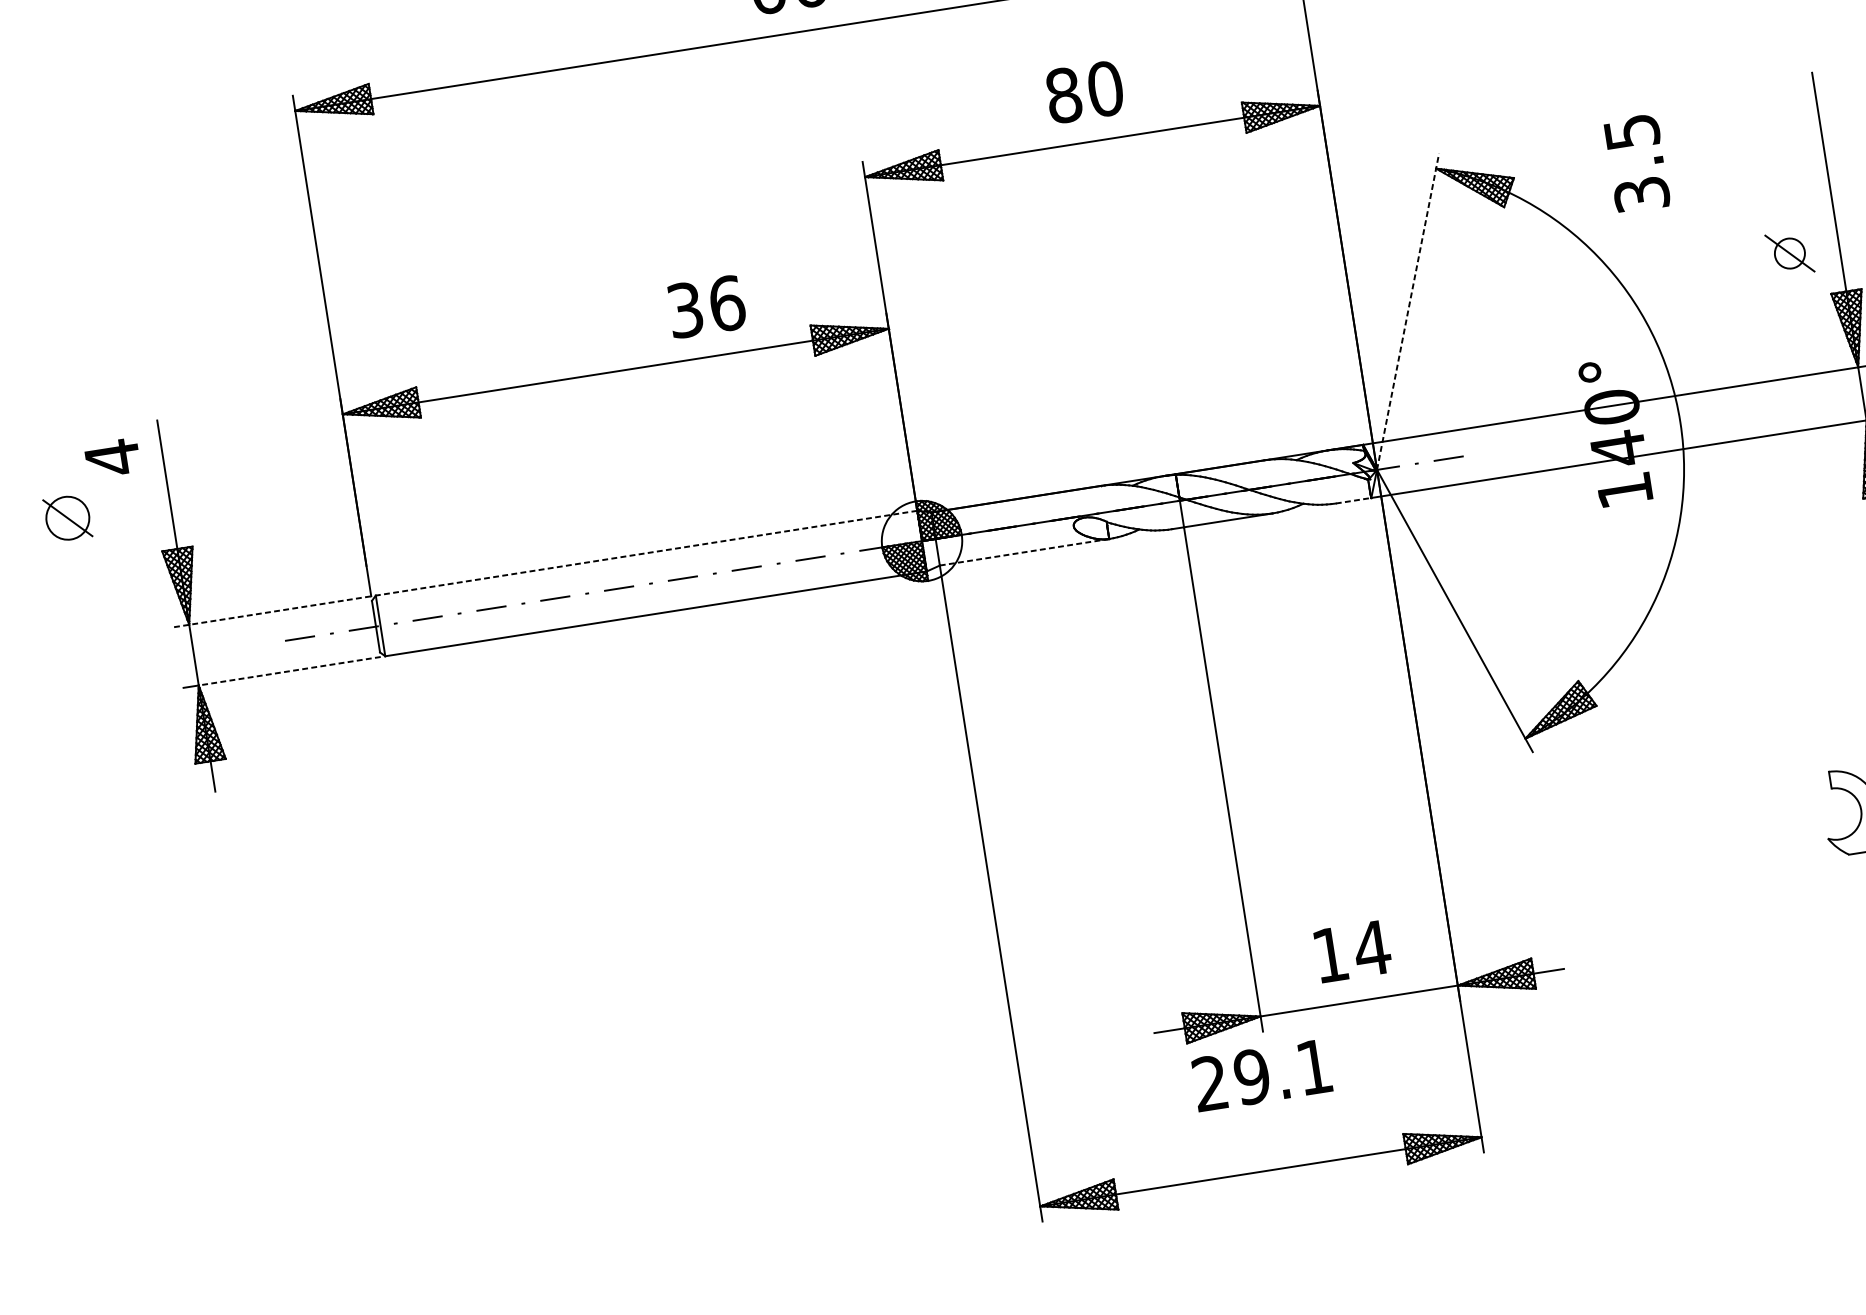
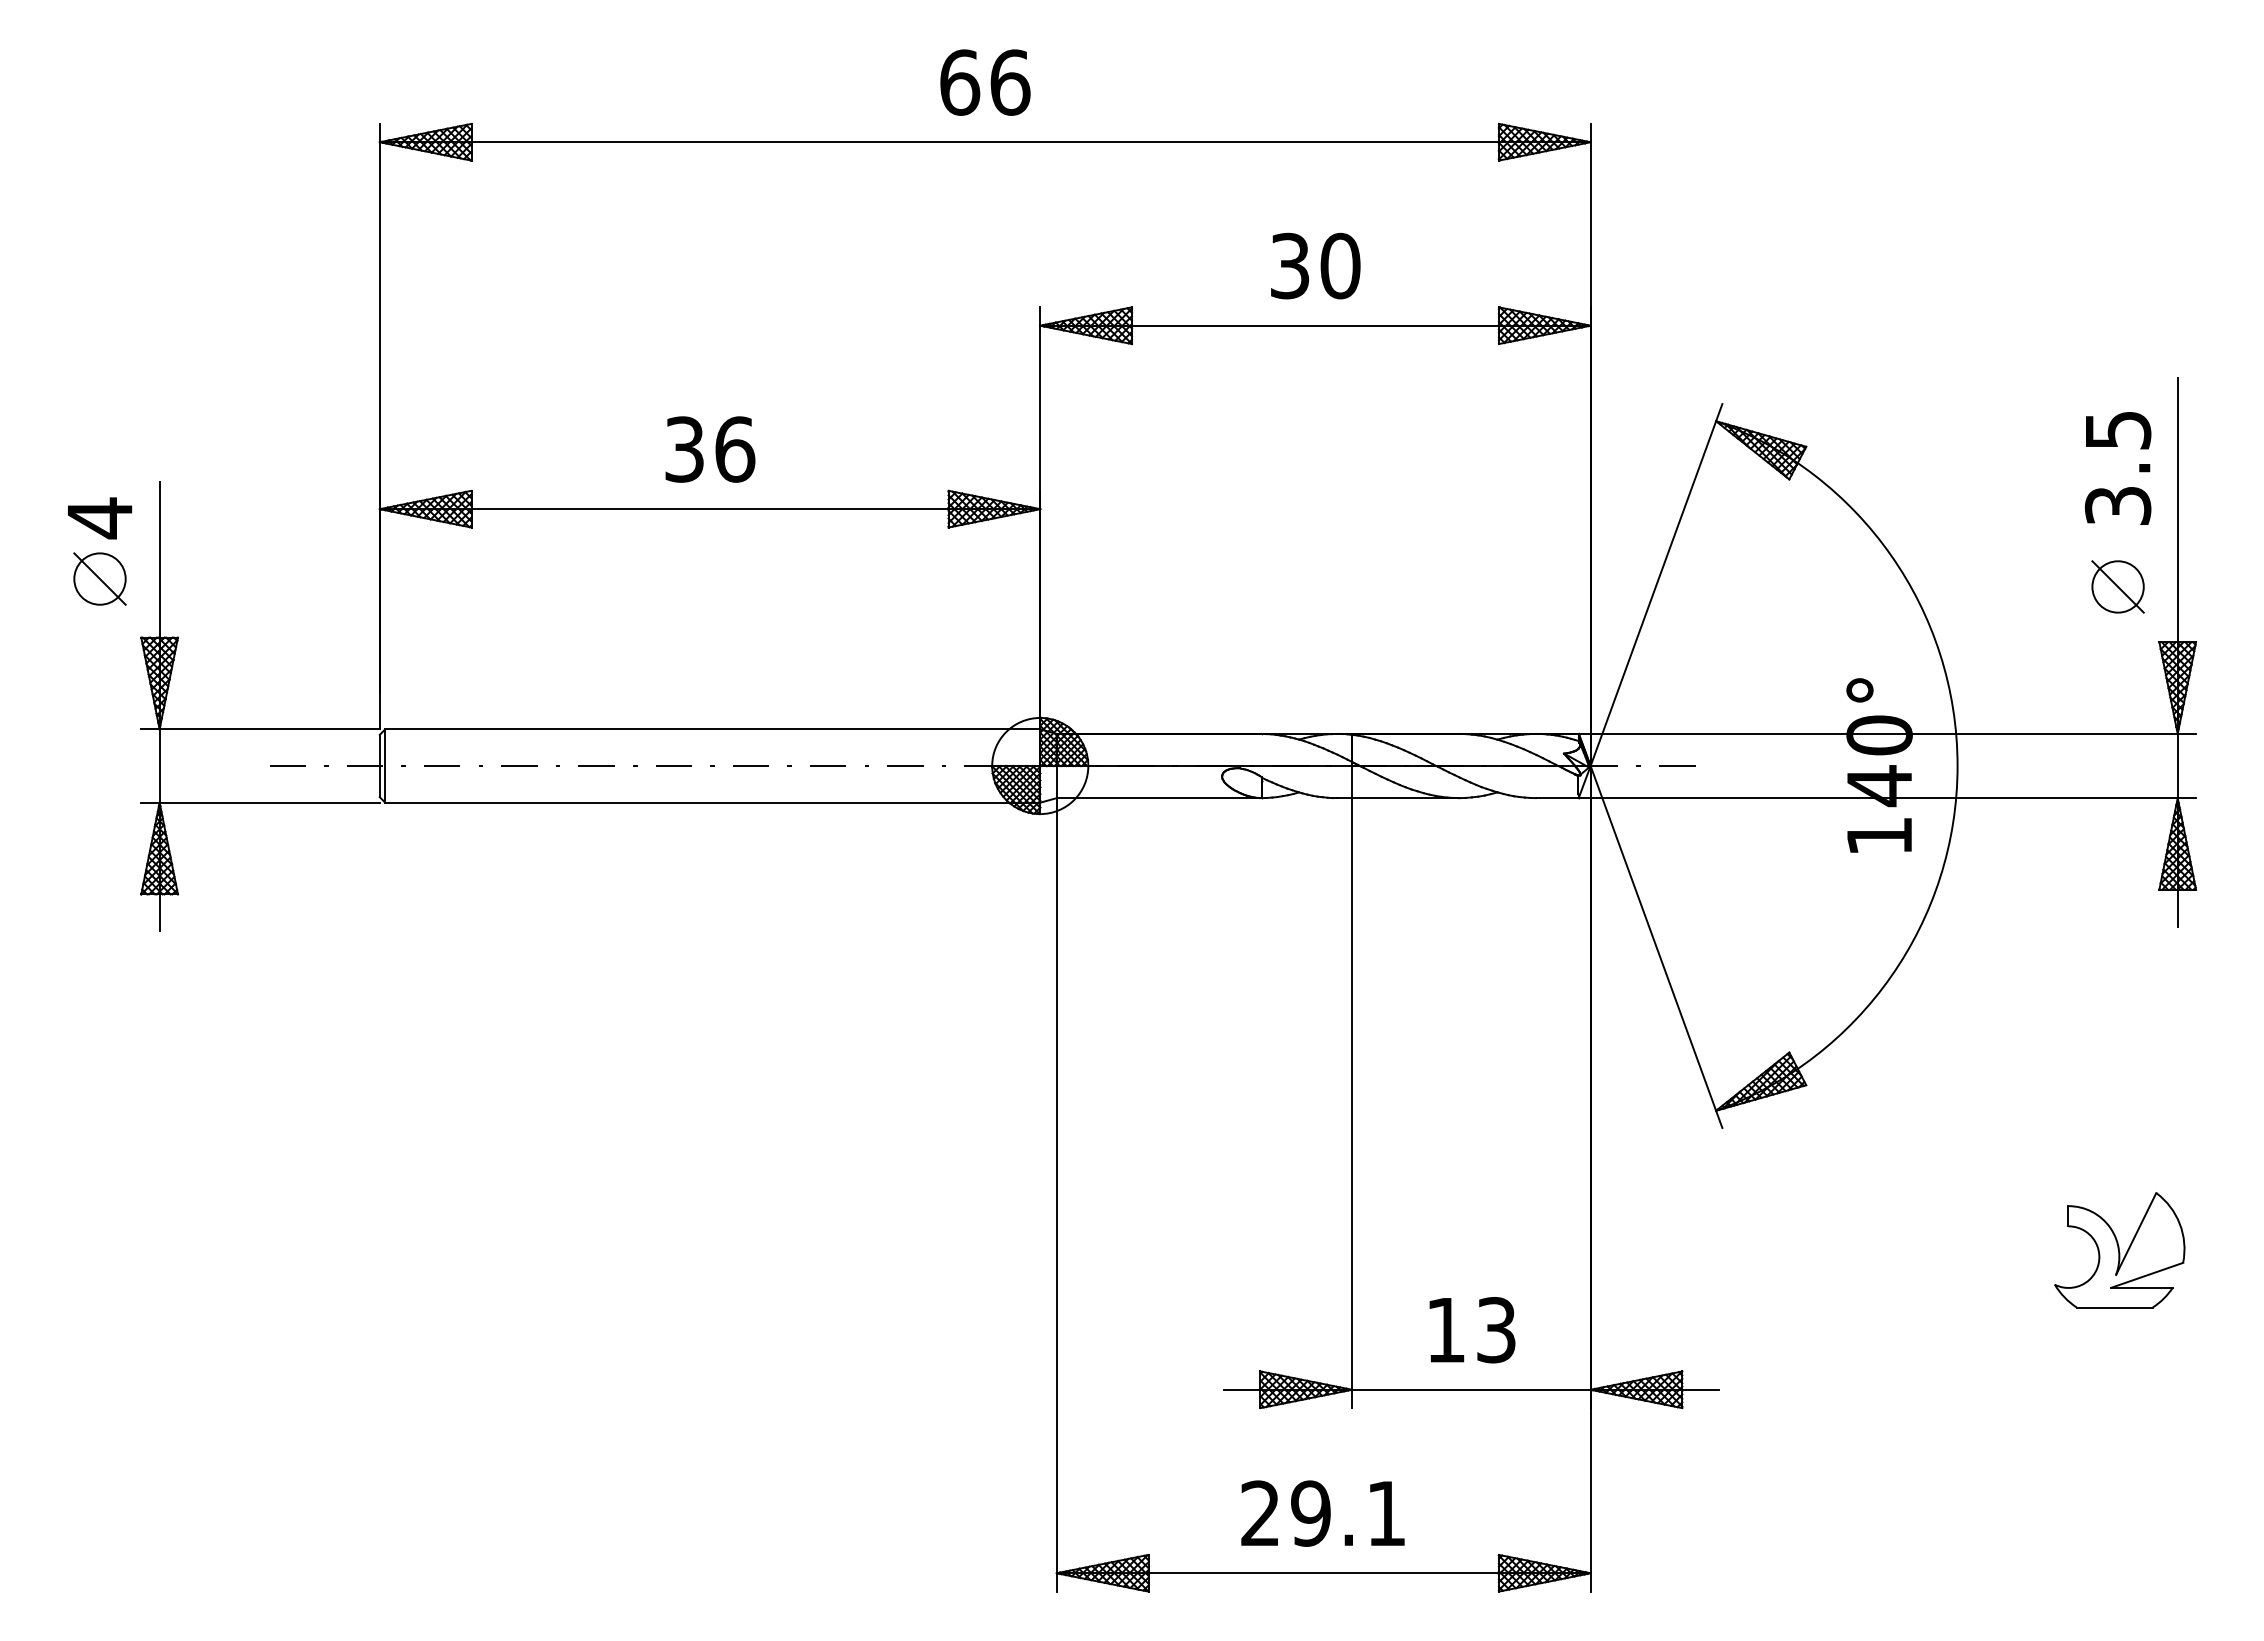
text: (1063, 95) -> (1289, 265), 80 -> 30
text: (1636, 163) -> (2117, 468), moved
circle: (1789, 253) -> (2117, 586), size x1.43
text: (706, 306) -> (710, 449), moved
line: (1408, 312) -> (1656, 585), dashed -> solid
line: (1353, 501) -> (1557, 798), dashed -> solid
part: (67, 517) -> (99, 578), moved
line: (1024, 552) -> (1159, 798), dashed -> solid
line: (646, 553) -> (712, 729), dashed -> solid
line: (273, 611) -> (261, 729), dashed -> solid
line: (289, 671) -> (269, 802), dashed -> solid
text: (1372, 948) -> (1496, 1330), 14 -> 13
text: (1261, 1075) -> (1322, 1513), moved

